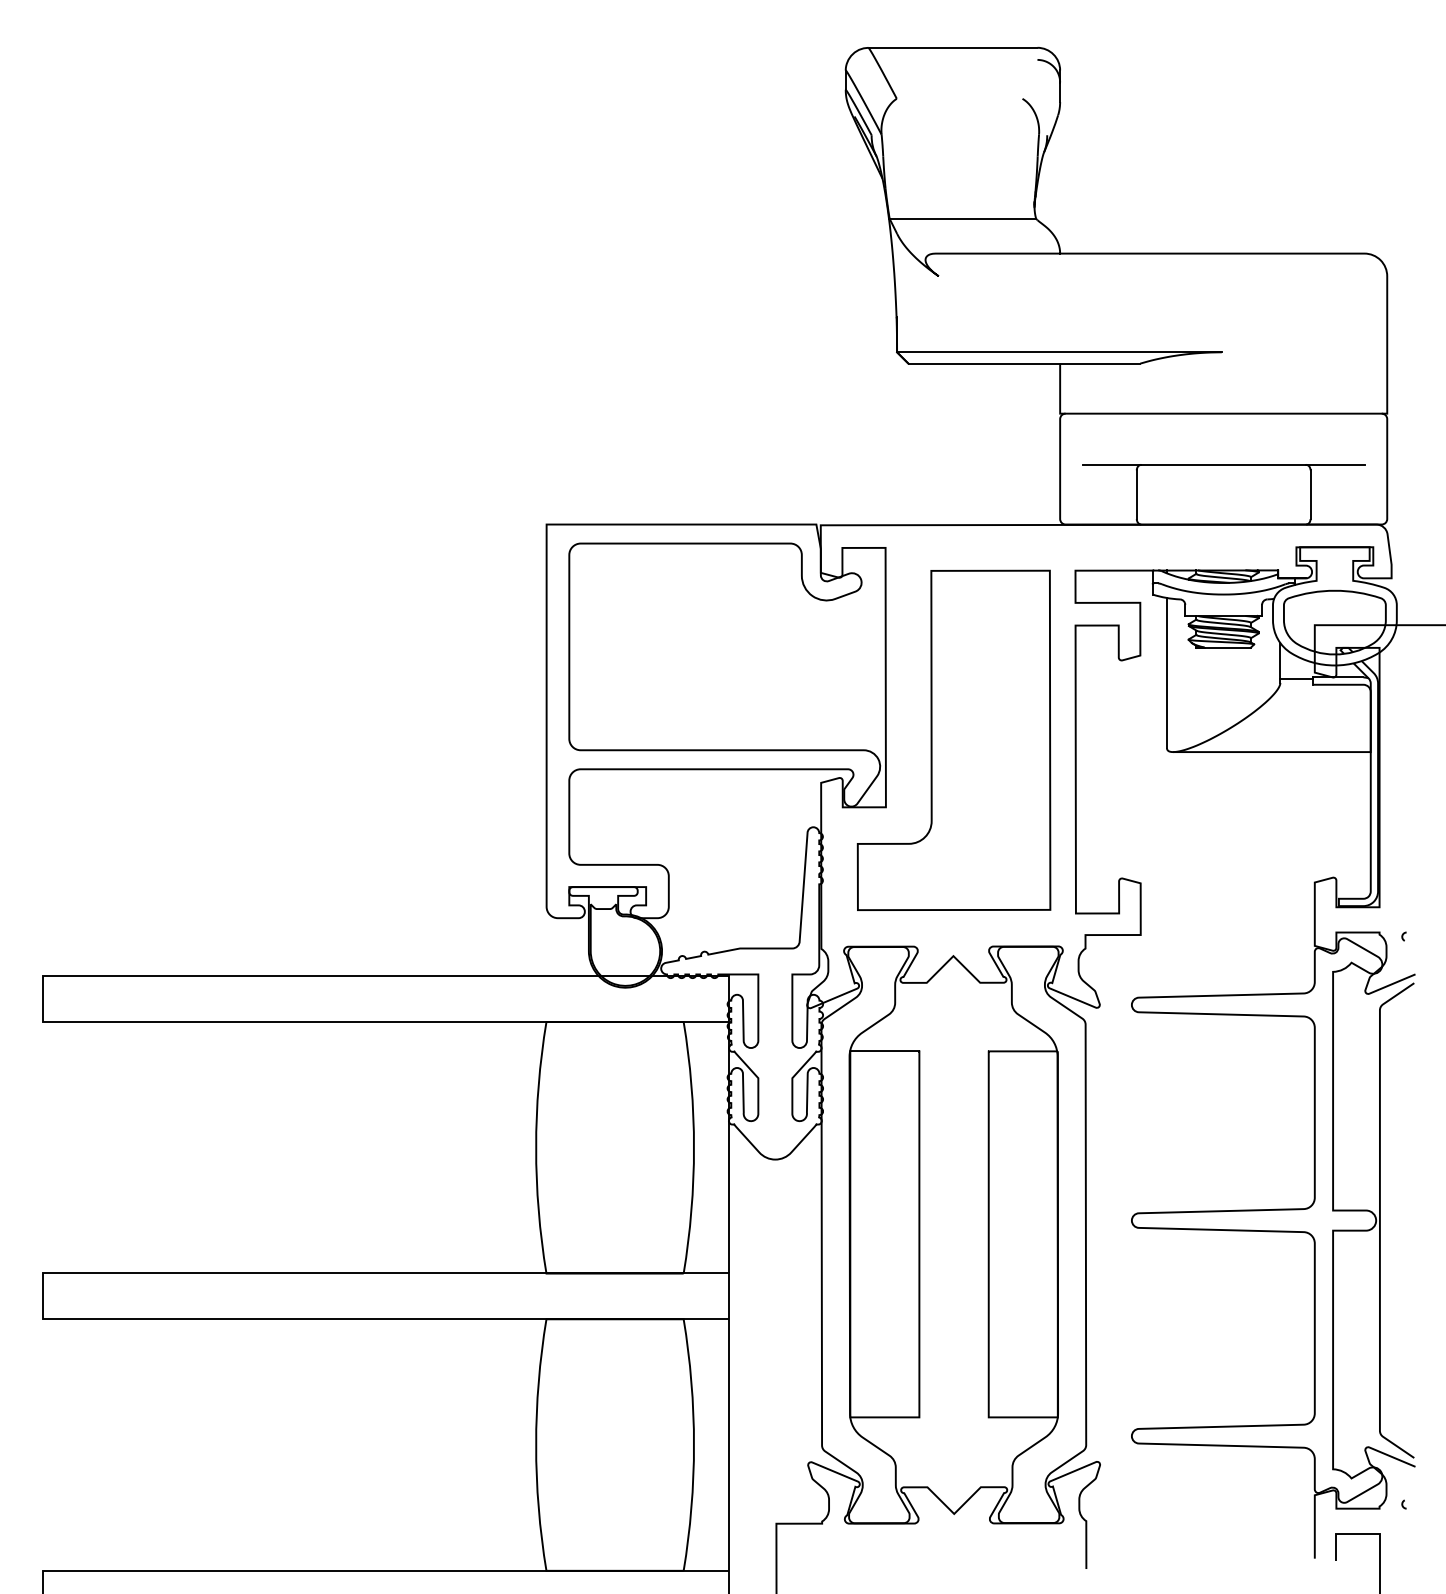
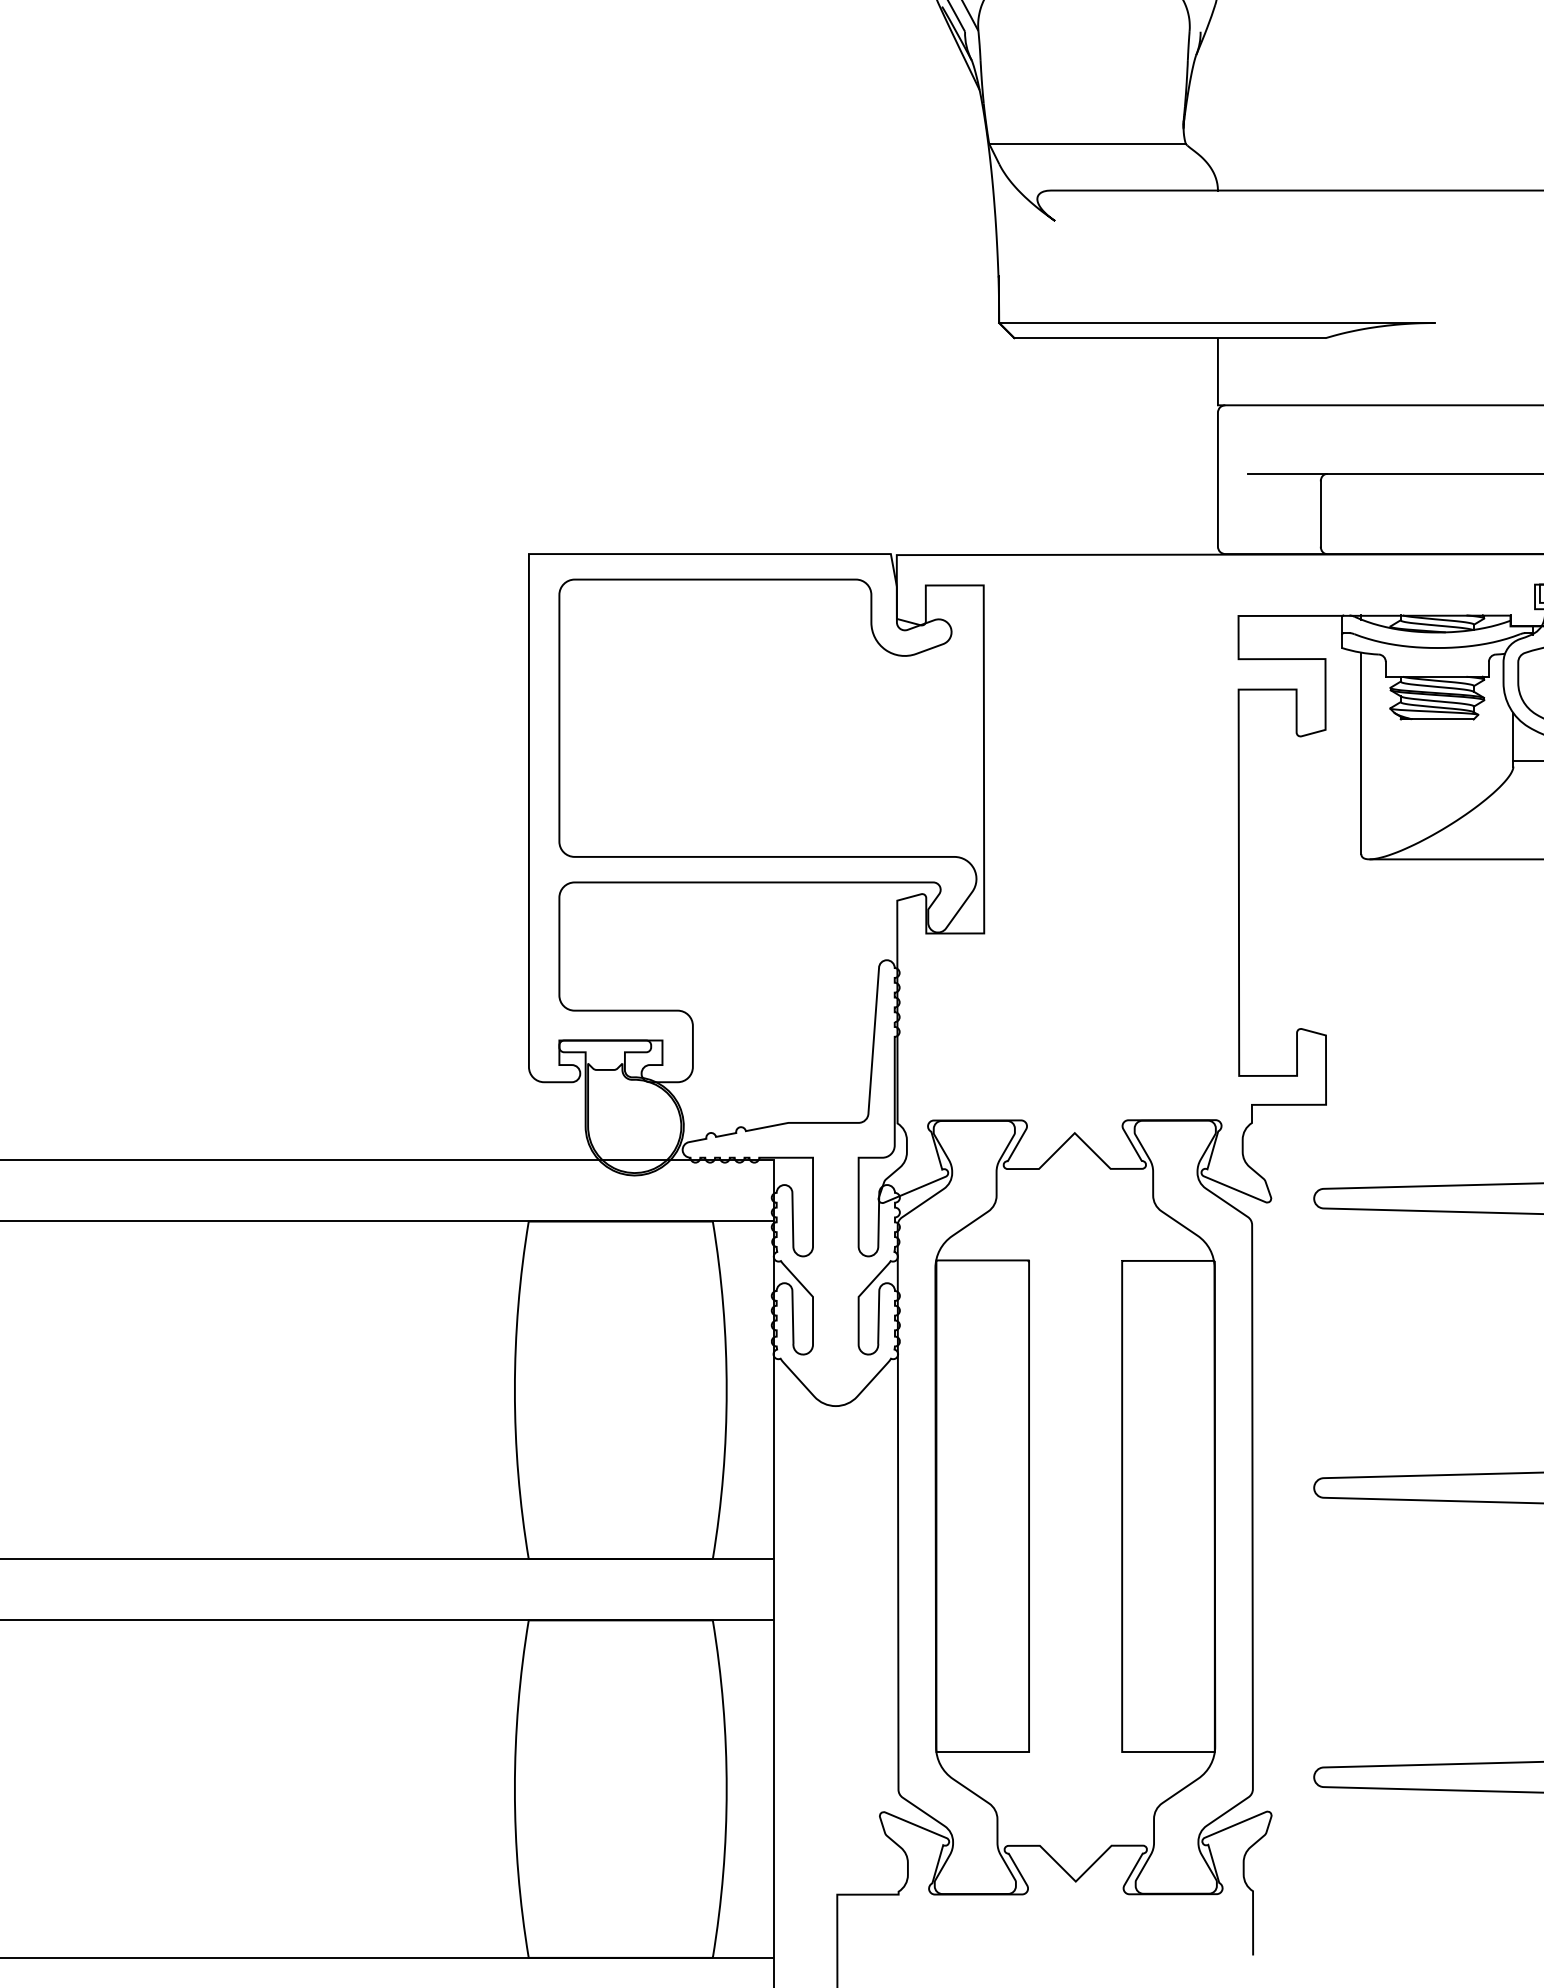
part: (953, 739) -> (1074, 842), removed

